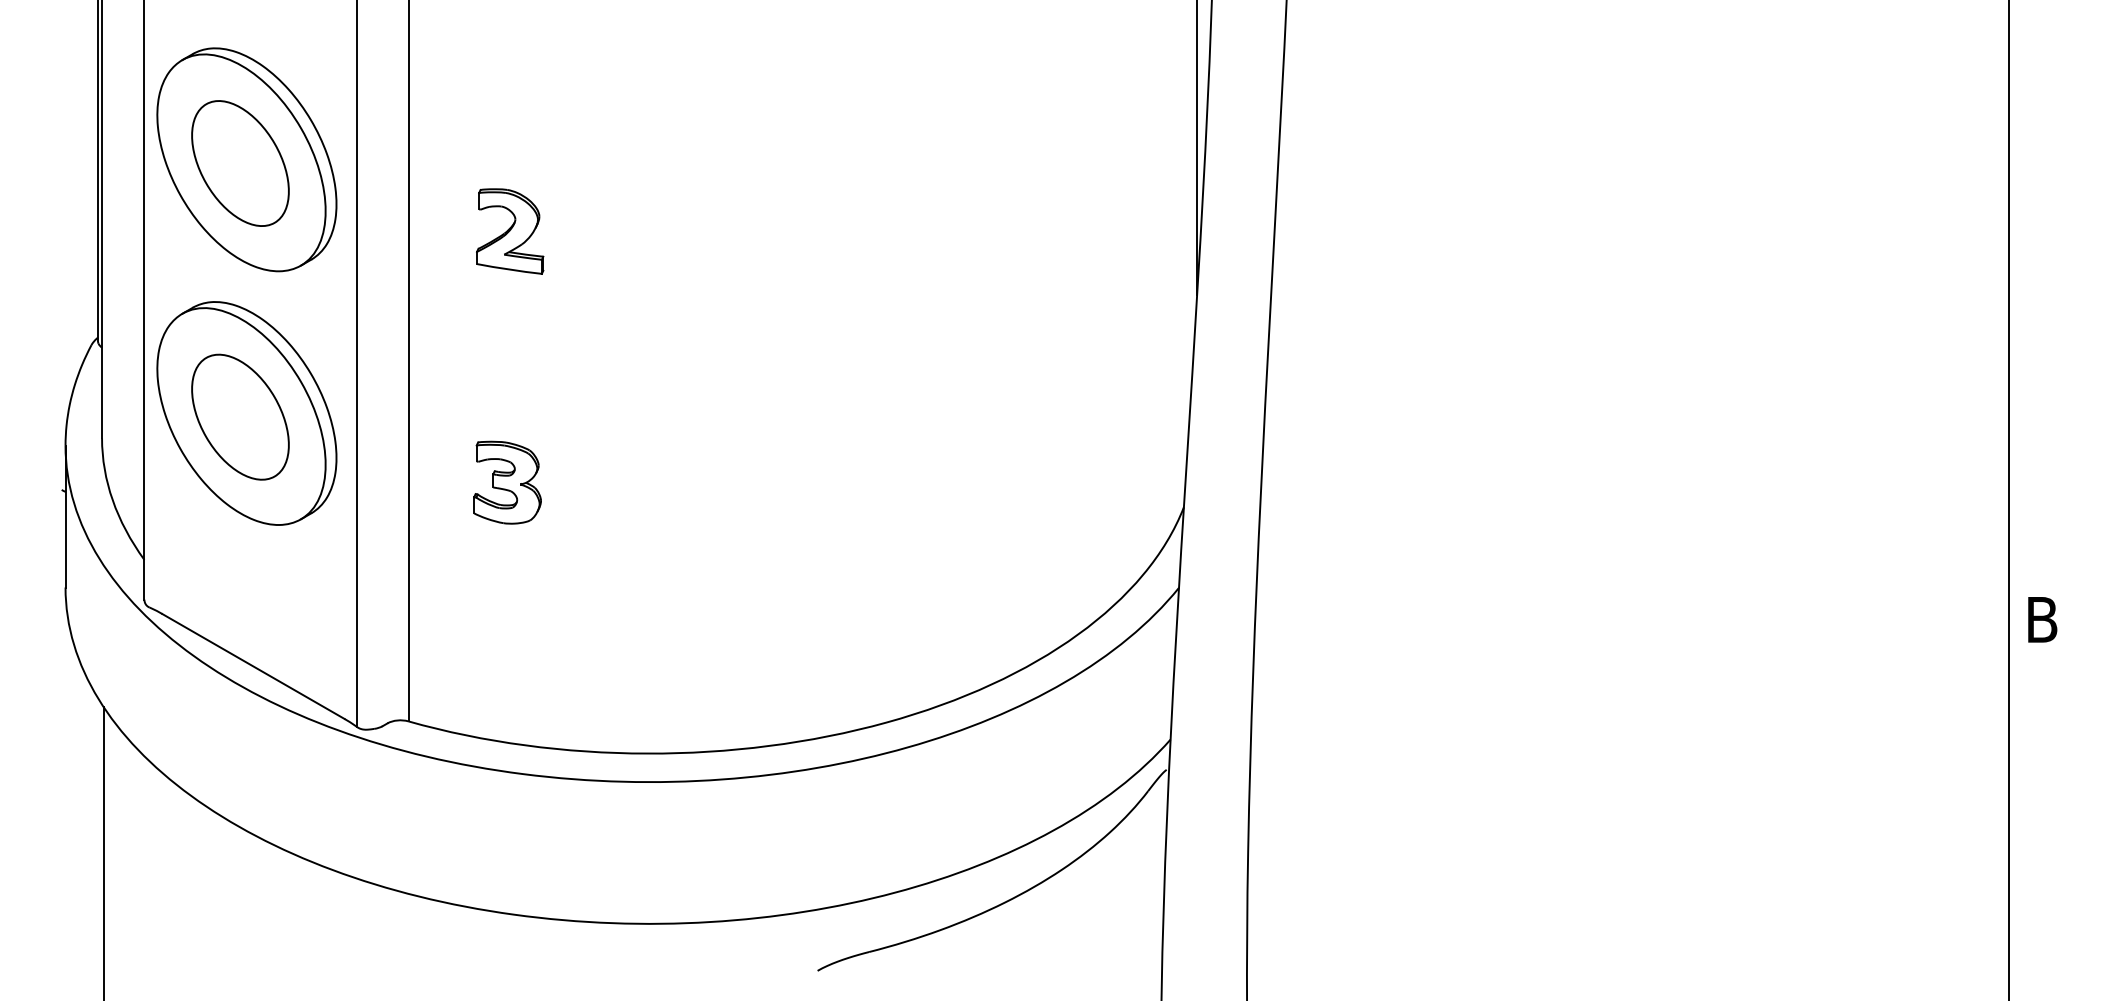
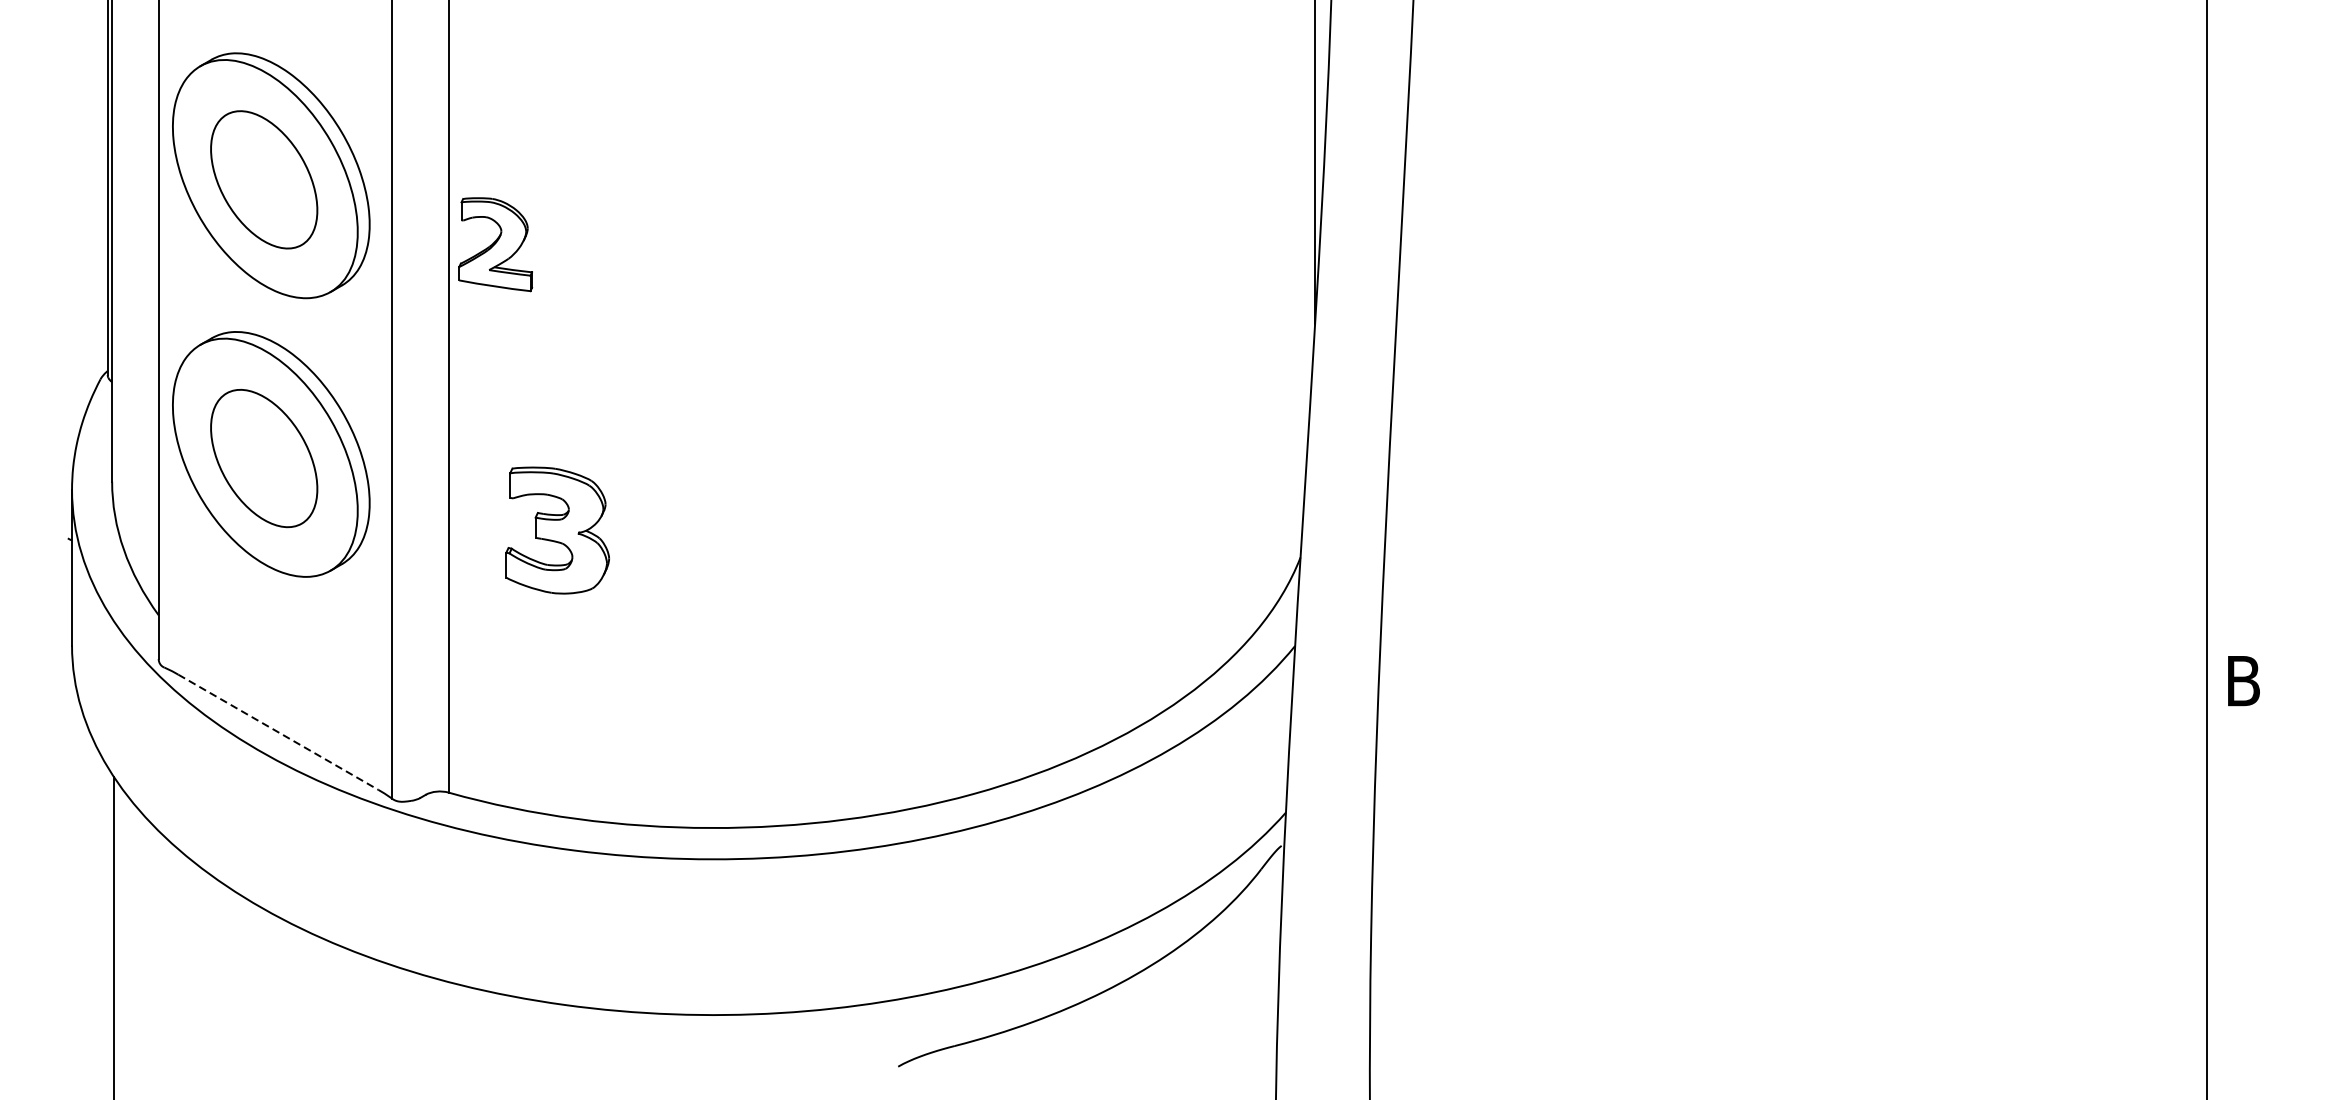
part: (510, 231) -> (496, 244), moved
part: (507, 482) -> (557, 530), size x1.4
line: (253, 666) -> (278, 732), solid -> dashed

